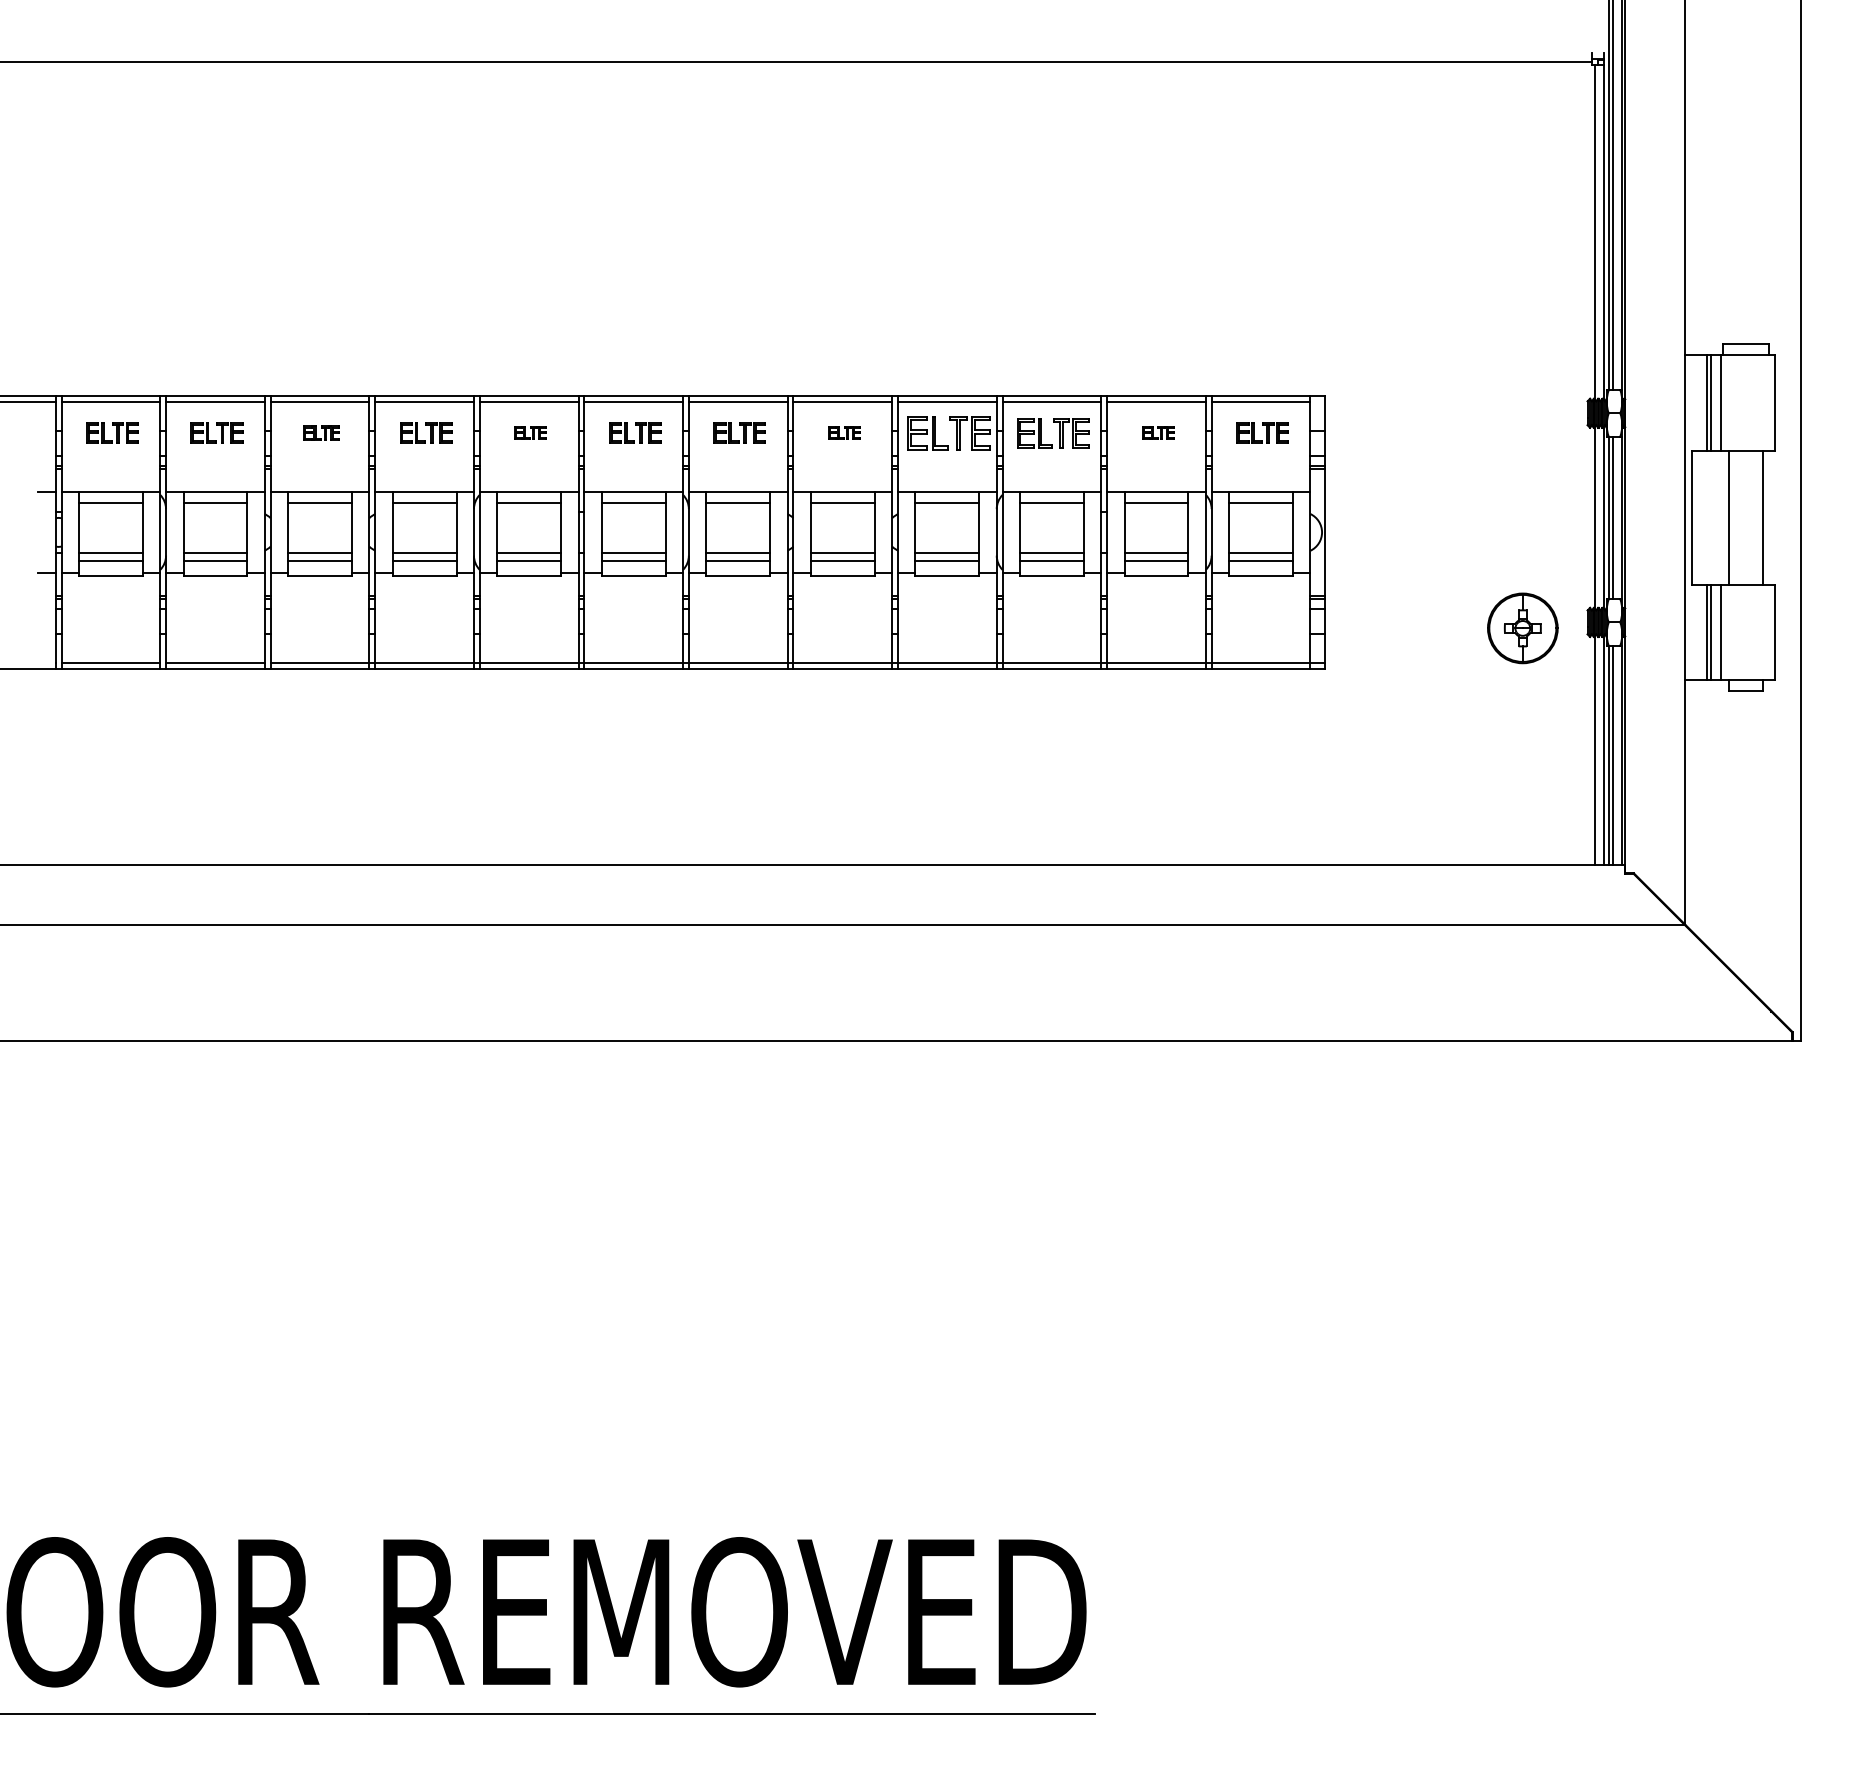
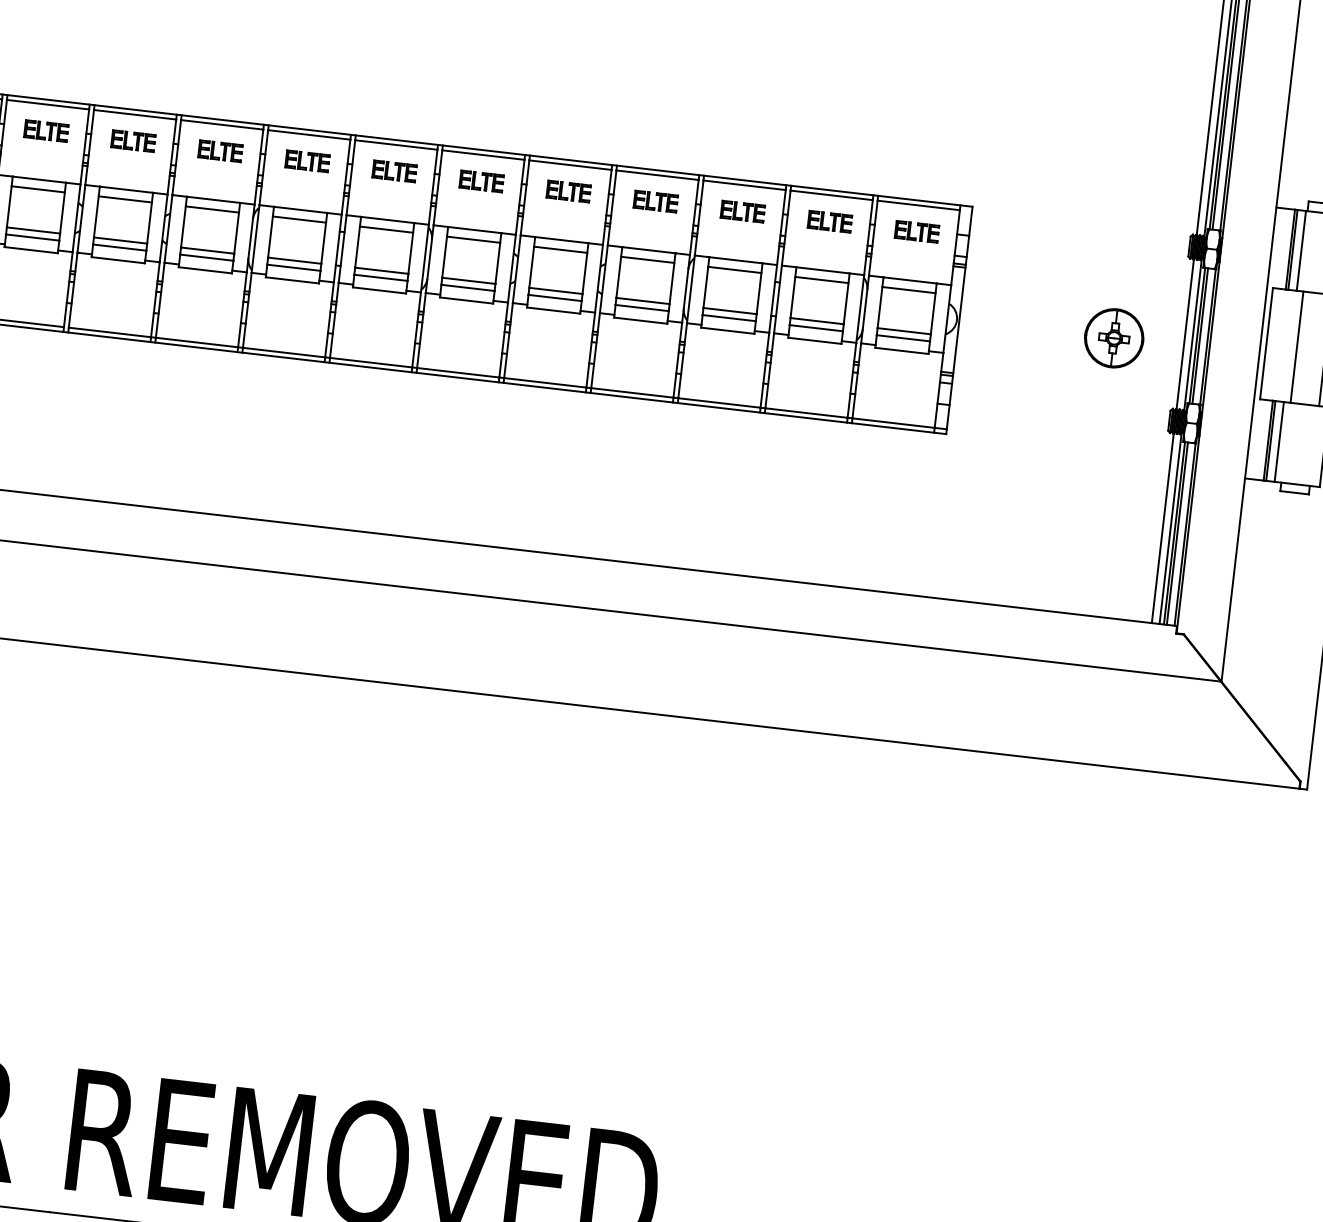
part: (321, 432) -> (133, 140), size x1.43
part: (530, 432) -> (307, 160), size x1.67
part: (844, 432) -> (568, 190), size x1.67
part: (948, 432) -> (655, 200), size x0.62
part: (1053, 432) -> (742, 211), size x0.71
part: (1158, 432) -> (830, 221), size x1.67
part: (1522, 628) -> (1113, 338), moved

